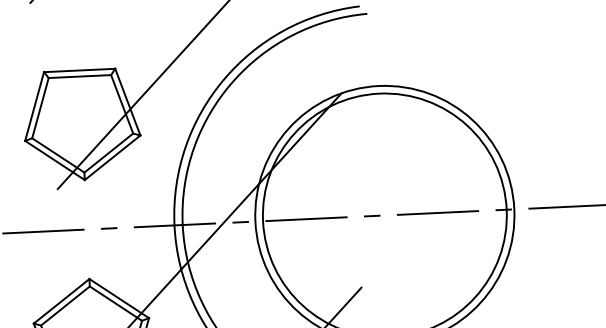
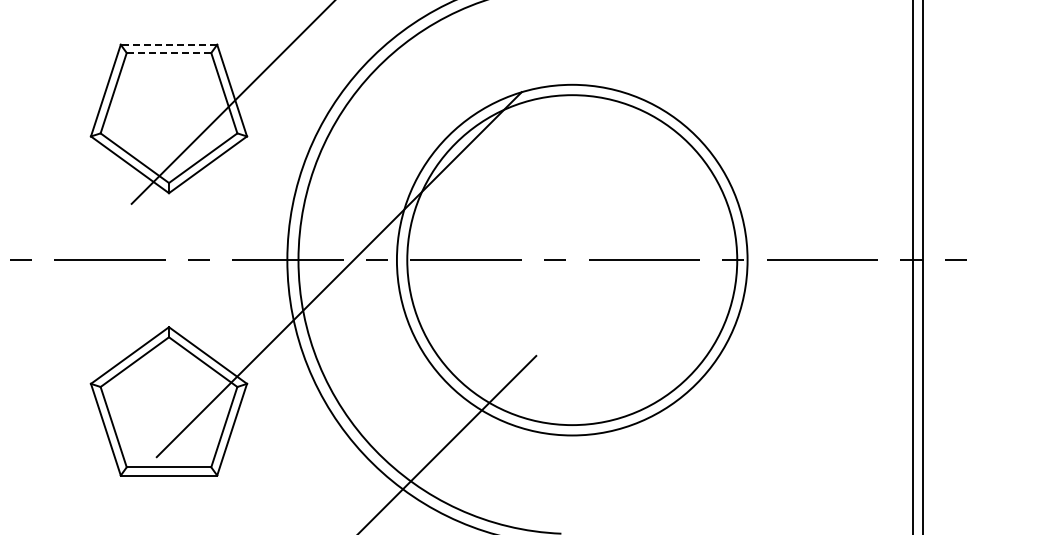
line: (79, 70) -> (168, 44), solid -> dashed
line: (79, 76) -> (168, 53), solid -> dashed

